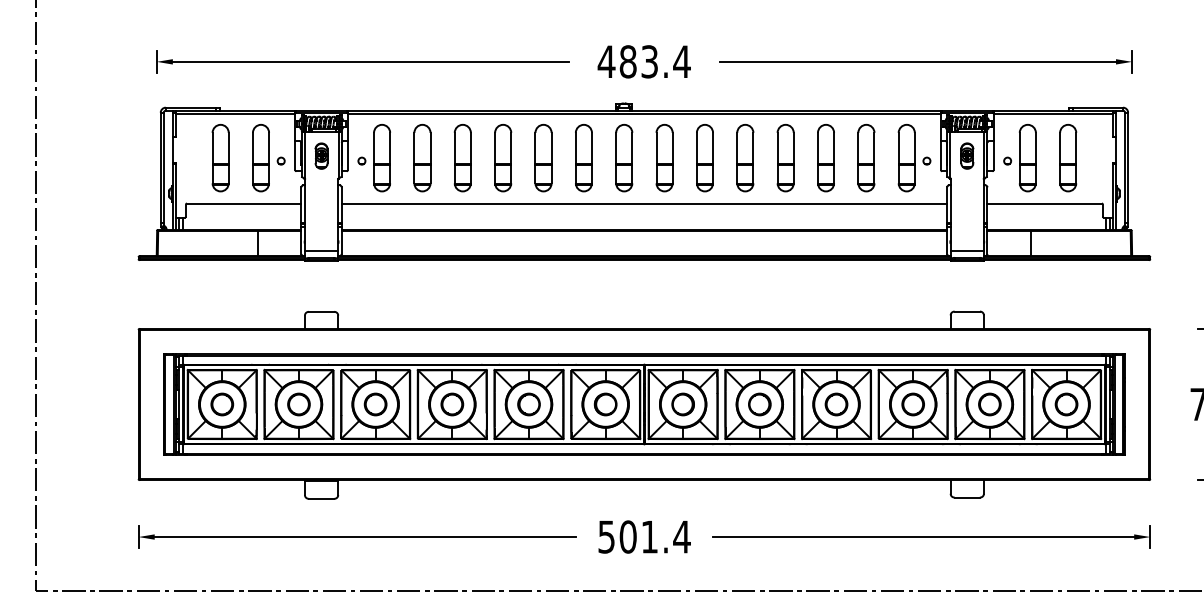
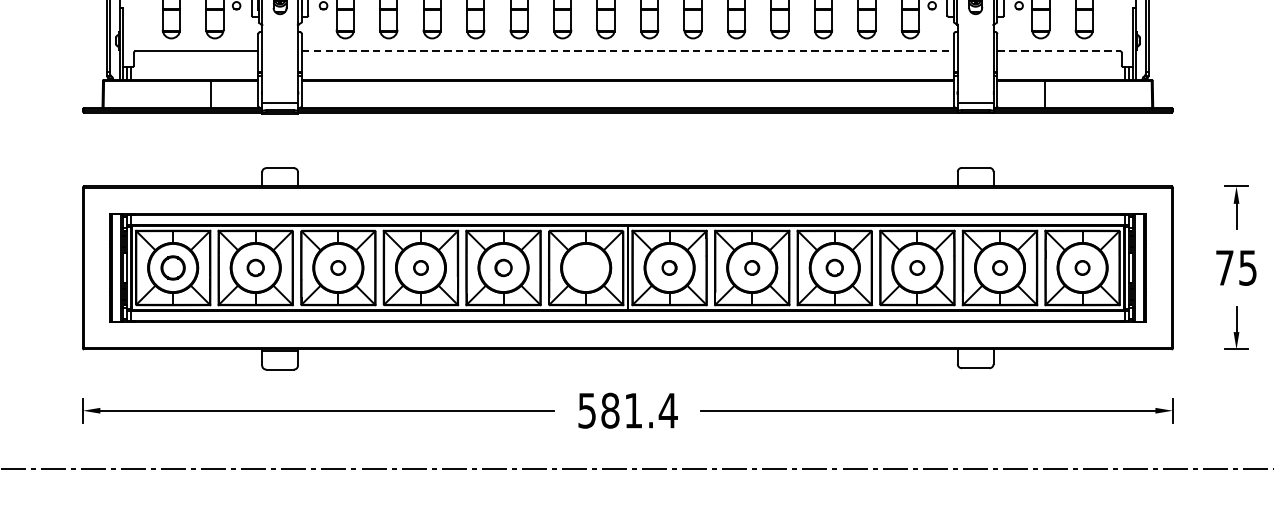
line: (644, 203) -> (627, 51), solid -> dashed
line: (1045, 203) -> (1059, 51), solid -> dashed
part: (298, 404) -> (255, 267), size x0.7
part: (375, 404) -> (338, 267), size x0.6
part: (452, 404) -> (421, 267), size x0.6
part: (528, 404) -> (502, 267), size x0.7
part: (605, 404) -> (585, 267), removed
part: (682, 404) -> (668, 267), size x0.6
part: (759, 404) -> (751, 267), size x0.6
part: (836, 404) -> (834, 267), size x0.7
part: (912, 404) -> (916, 267), size x0.6
part: (989, 404) -> (999, 267), size x0.6
part: (1066, 404) -> (1082, 267), size x0.6
text: (627, 536) -> (609, 410), 501.4 -> 581.4

